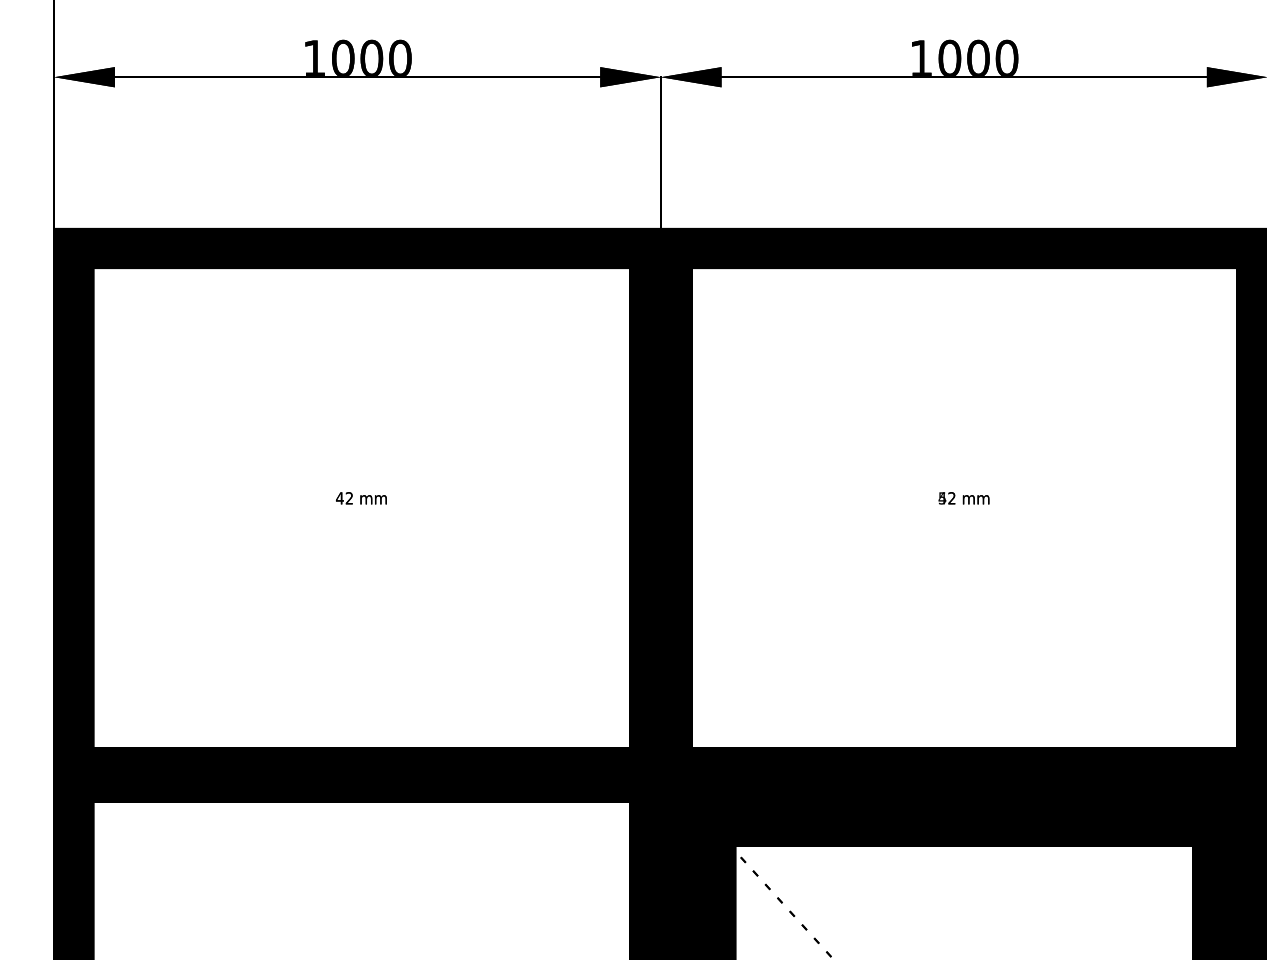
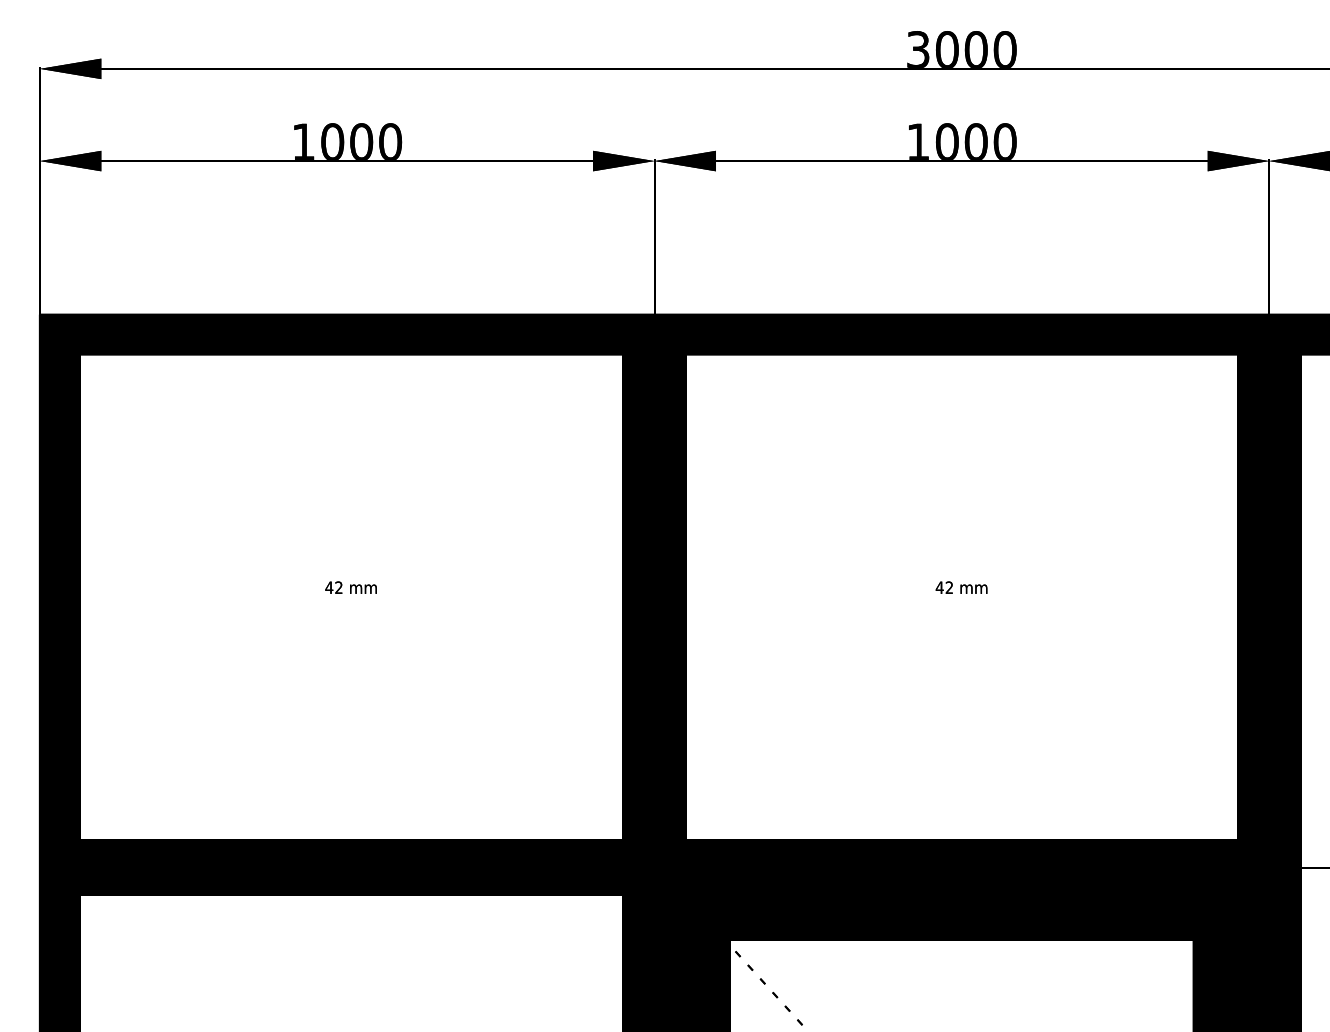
text: (942, 498) -> (939, 587), 52 -> 42

